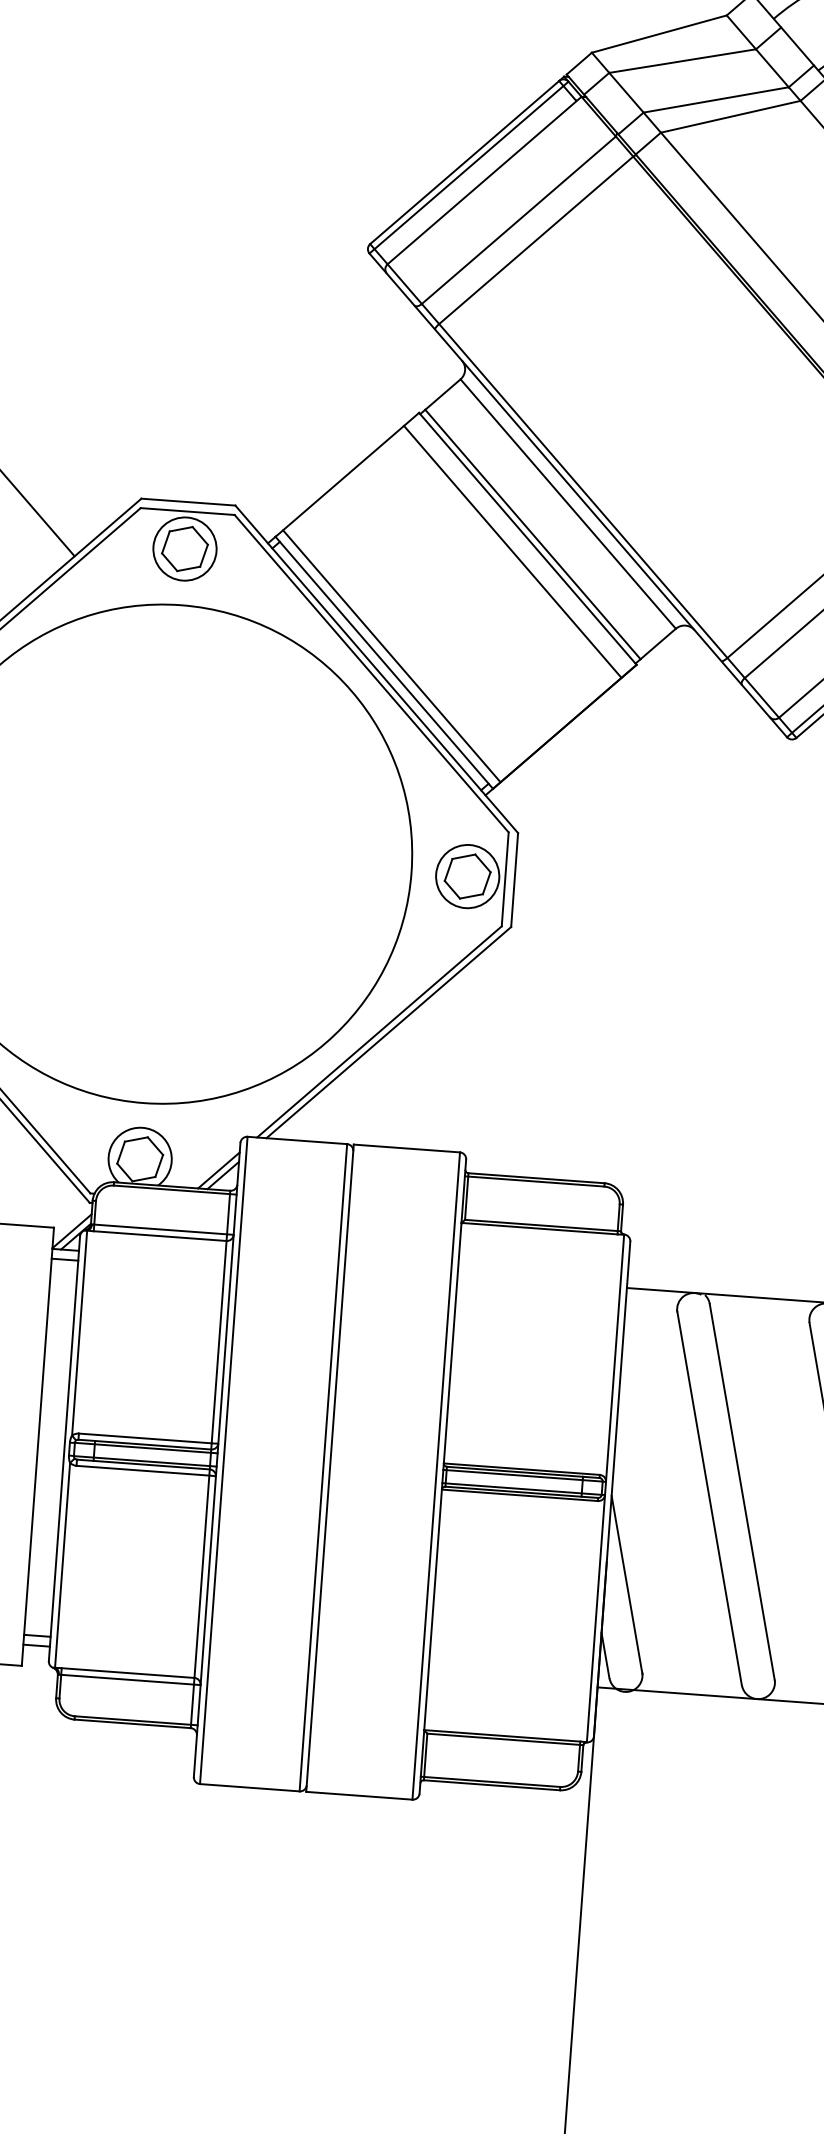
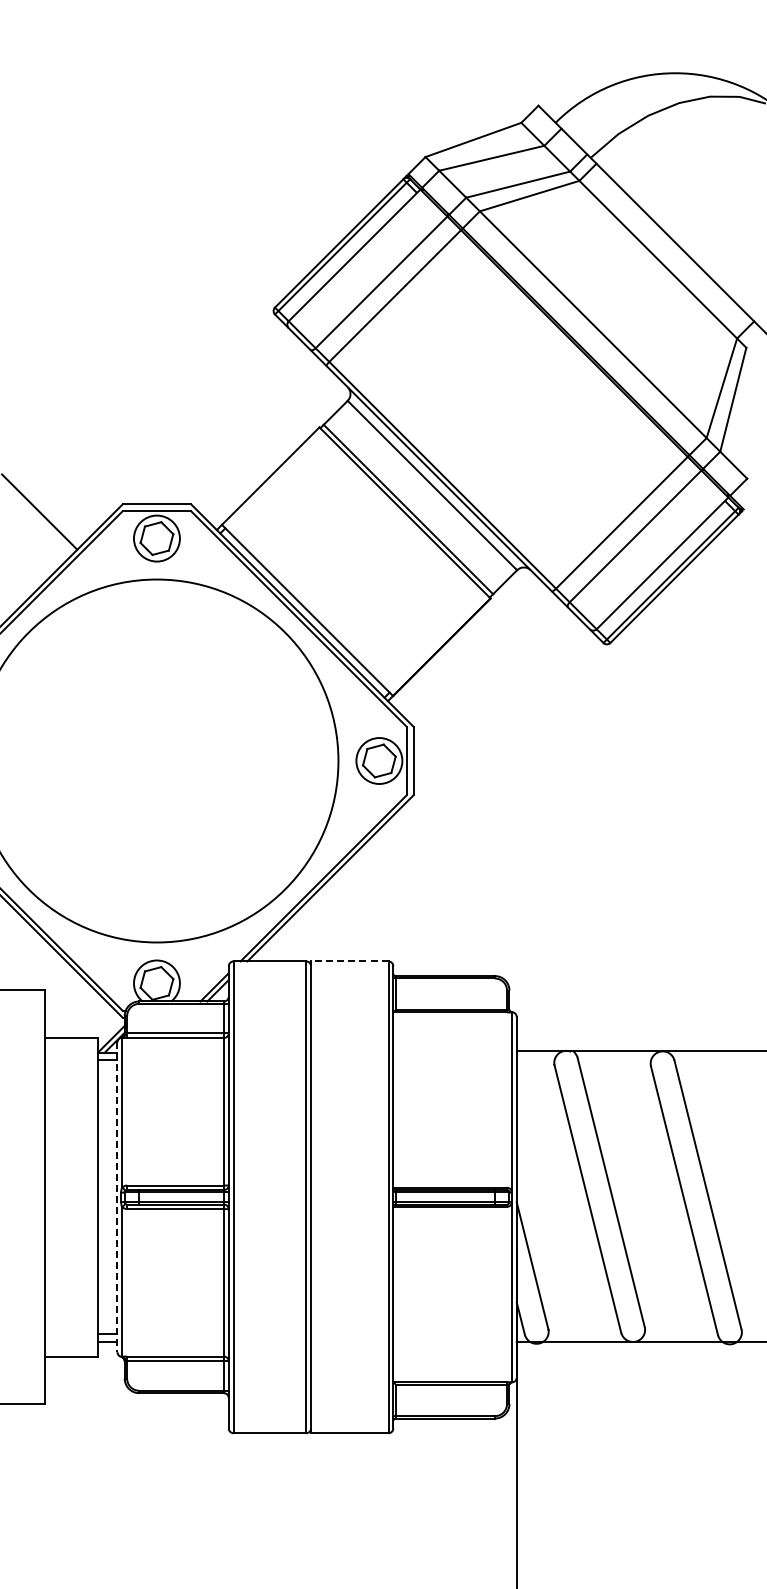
line: (512, 550) -> (394, 522), removed
line: (391, 655) -> (312, 604), removed
line: (406, 1148) -> (349, 961), solid -> dashed
line: (64, 1448) -> (117, 1197), solid -> dashed

